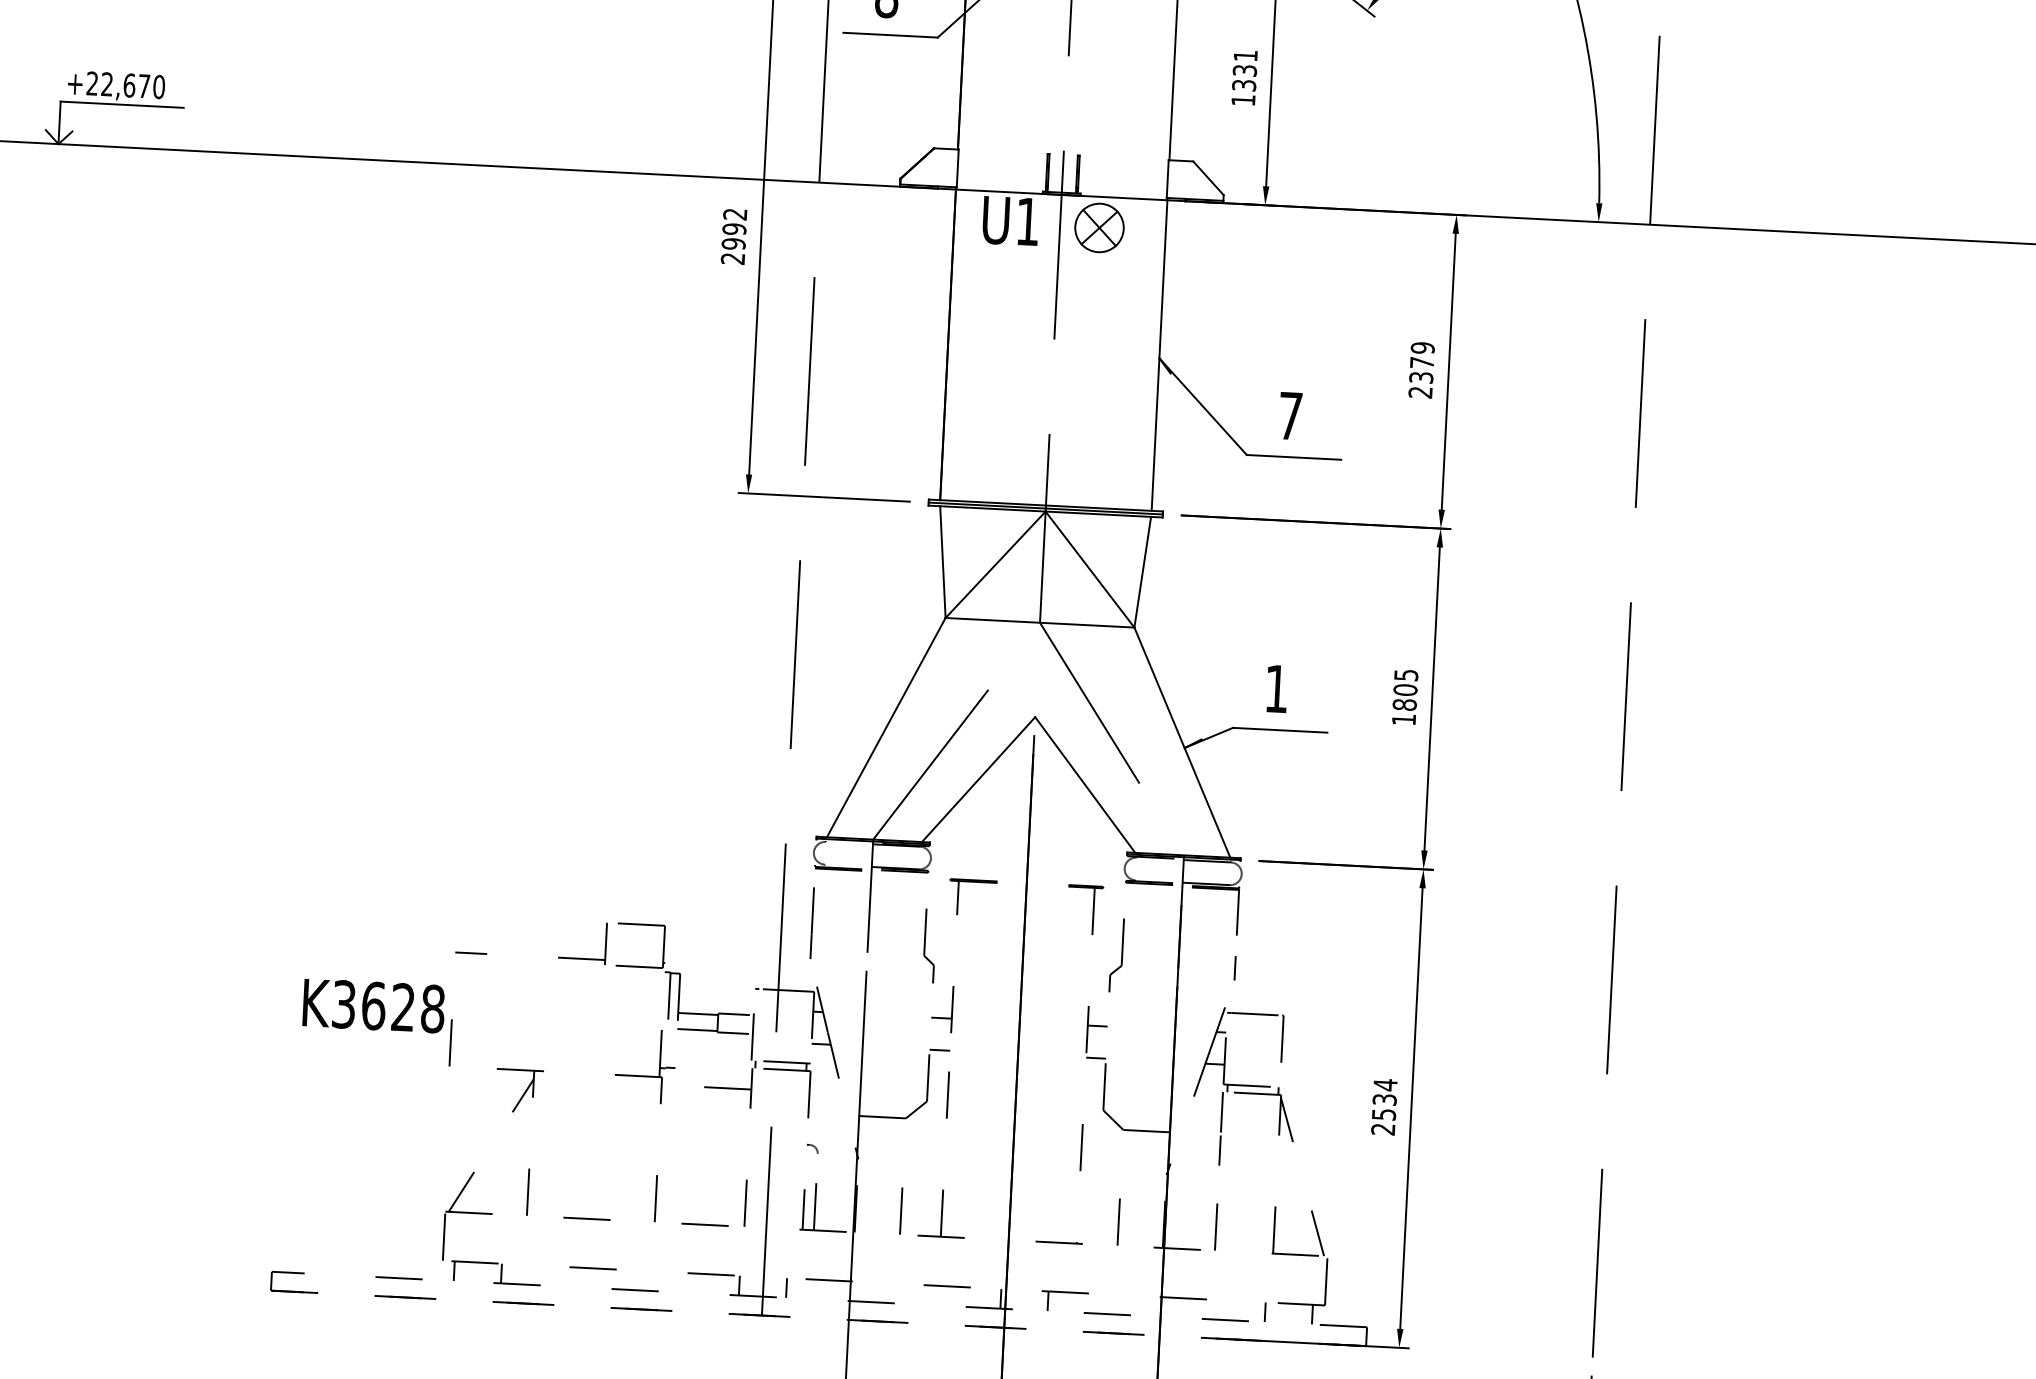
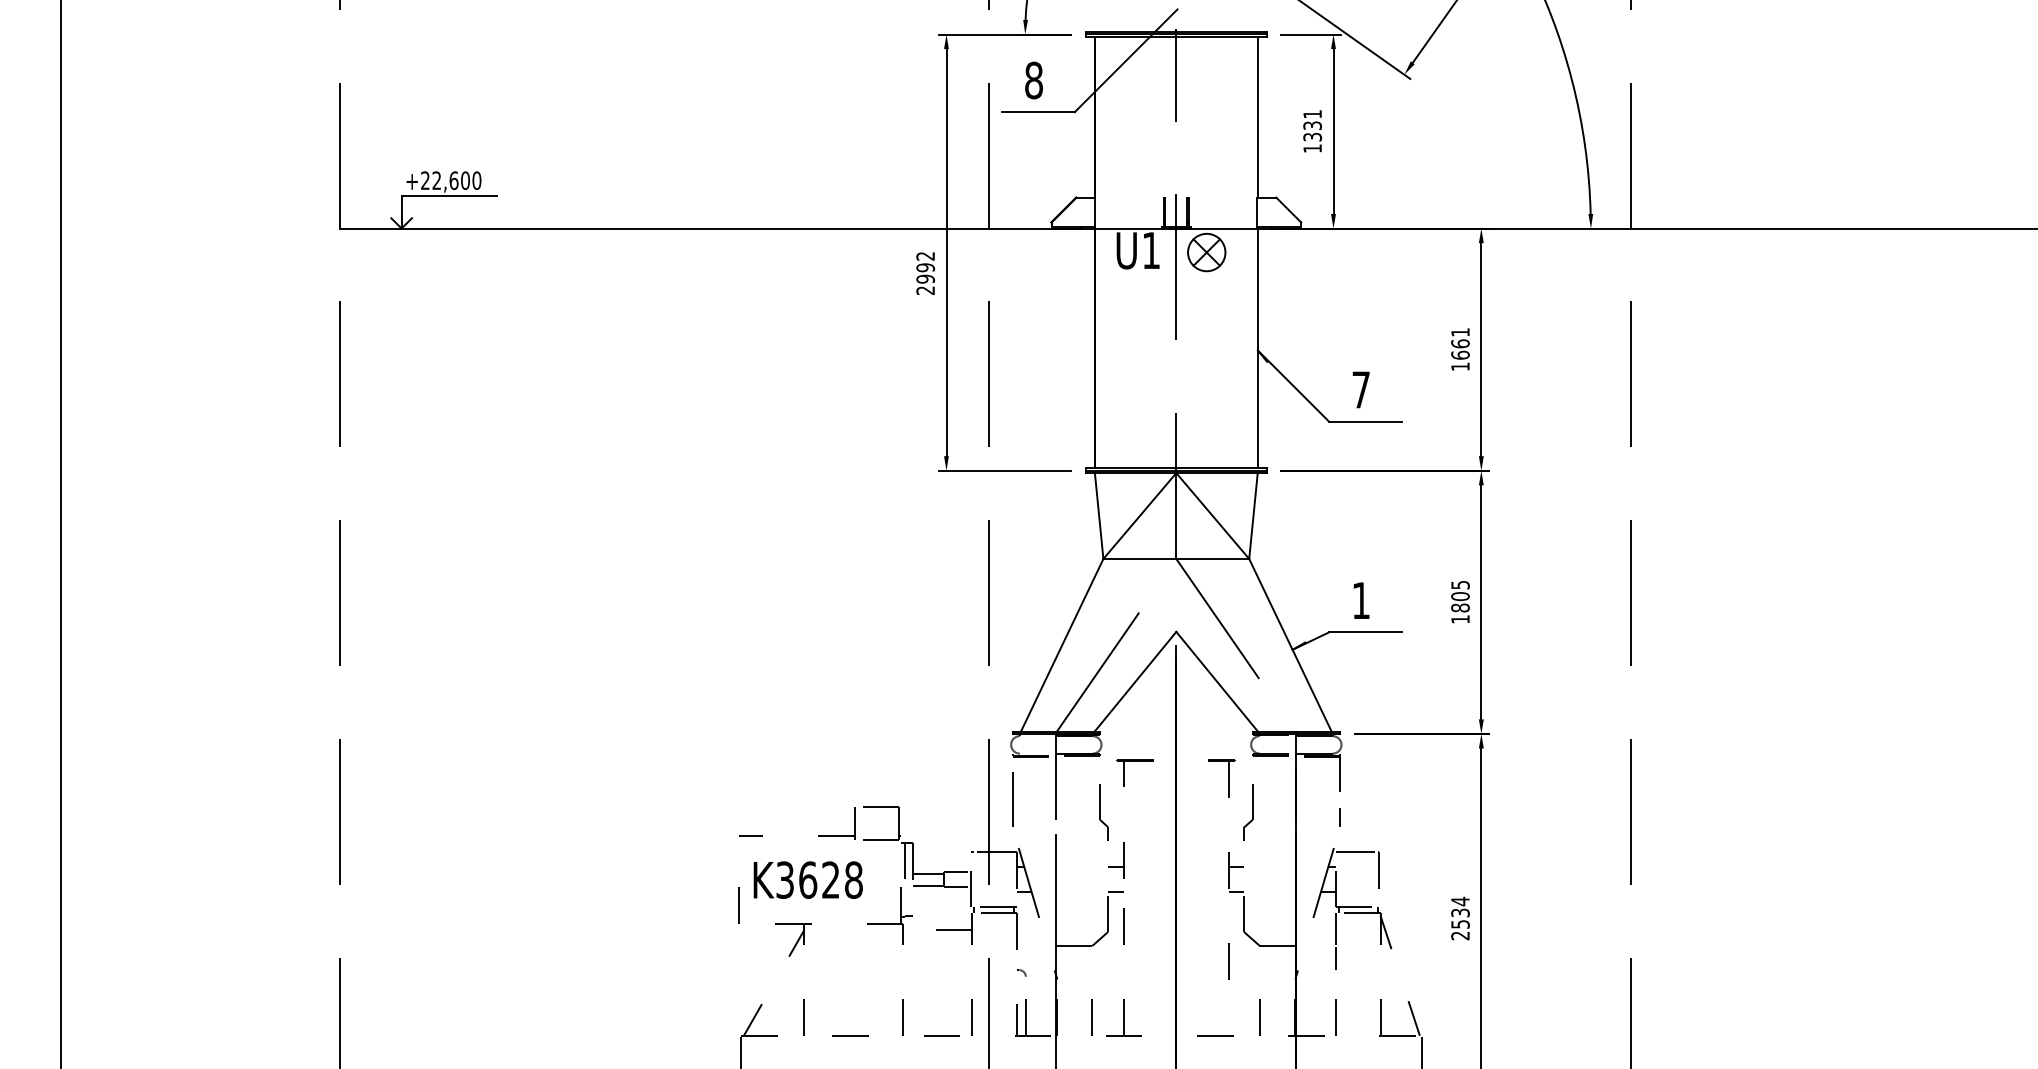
text: (144, 86) -> (465, 180), +22,670 -> +22,600
text: (1421, 370) -> (1460, 349), 2379 -> 1661
text: (373, 1005) -> (807, 879), moved

